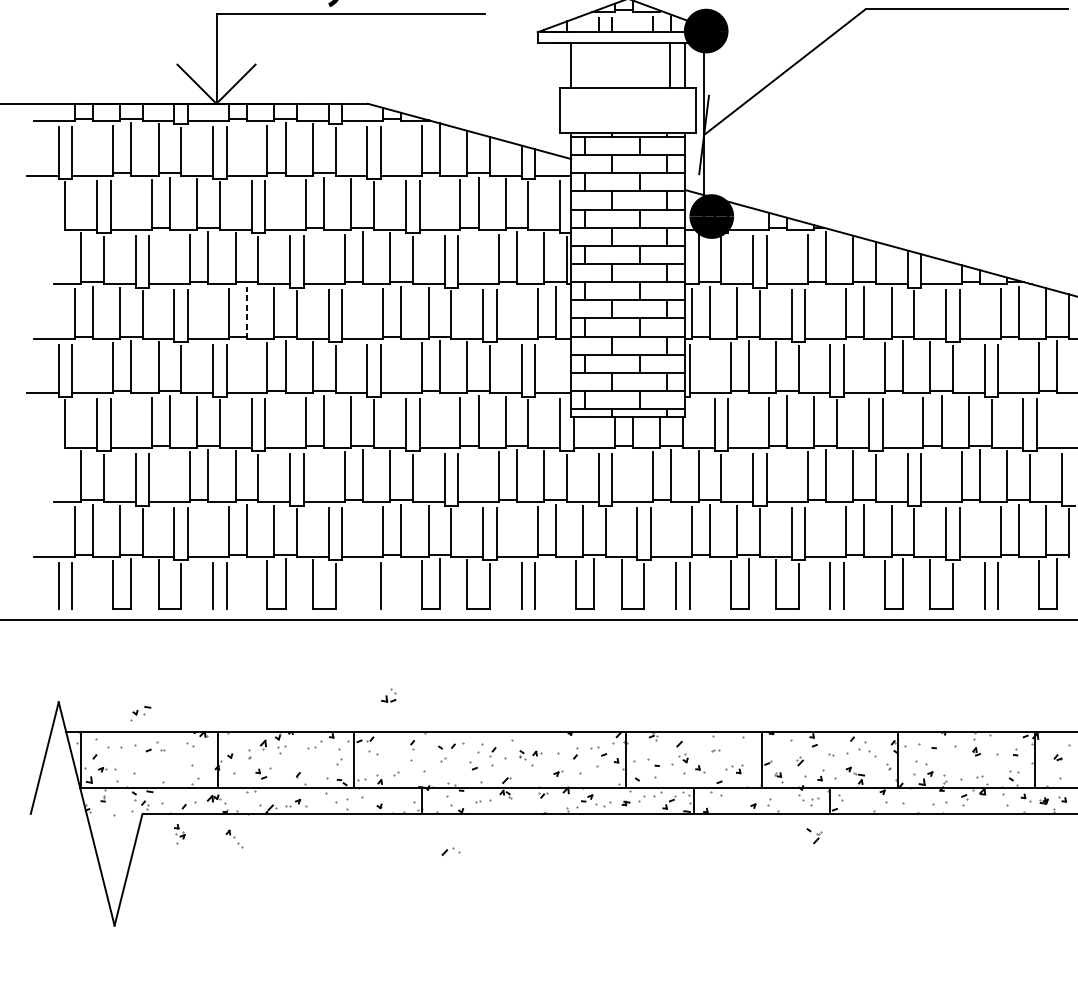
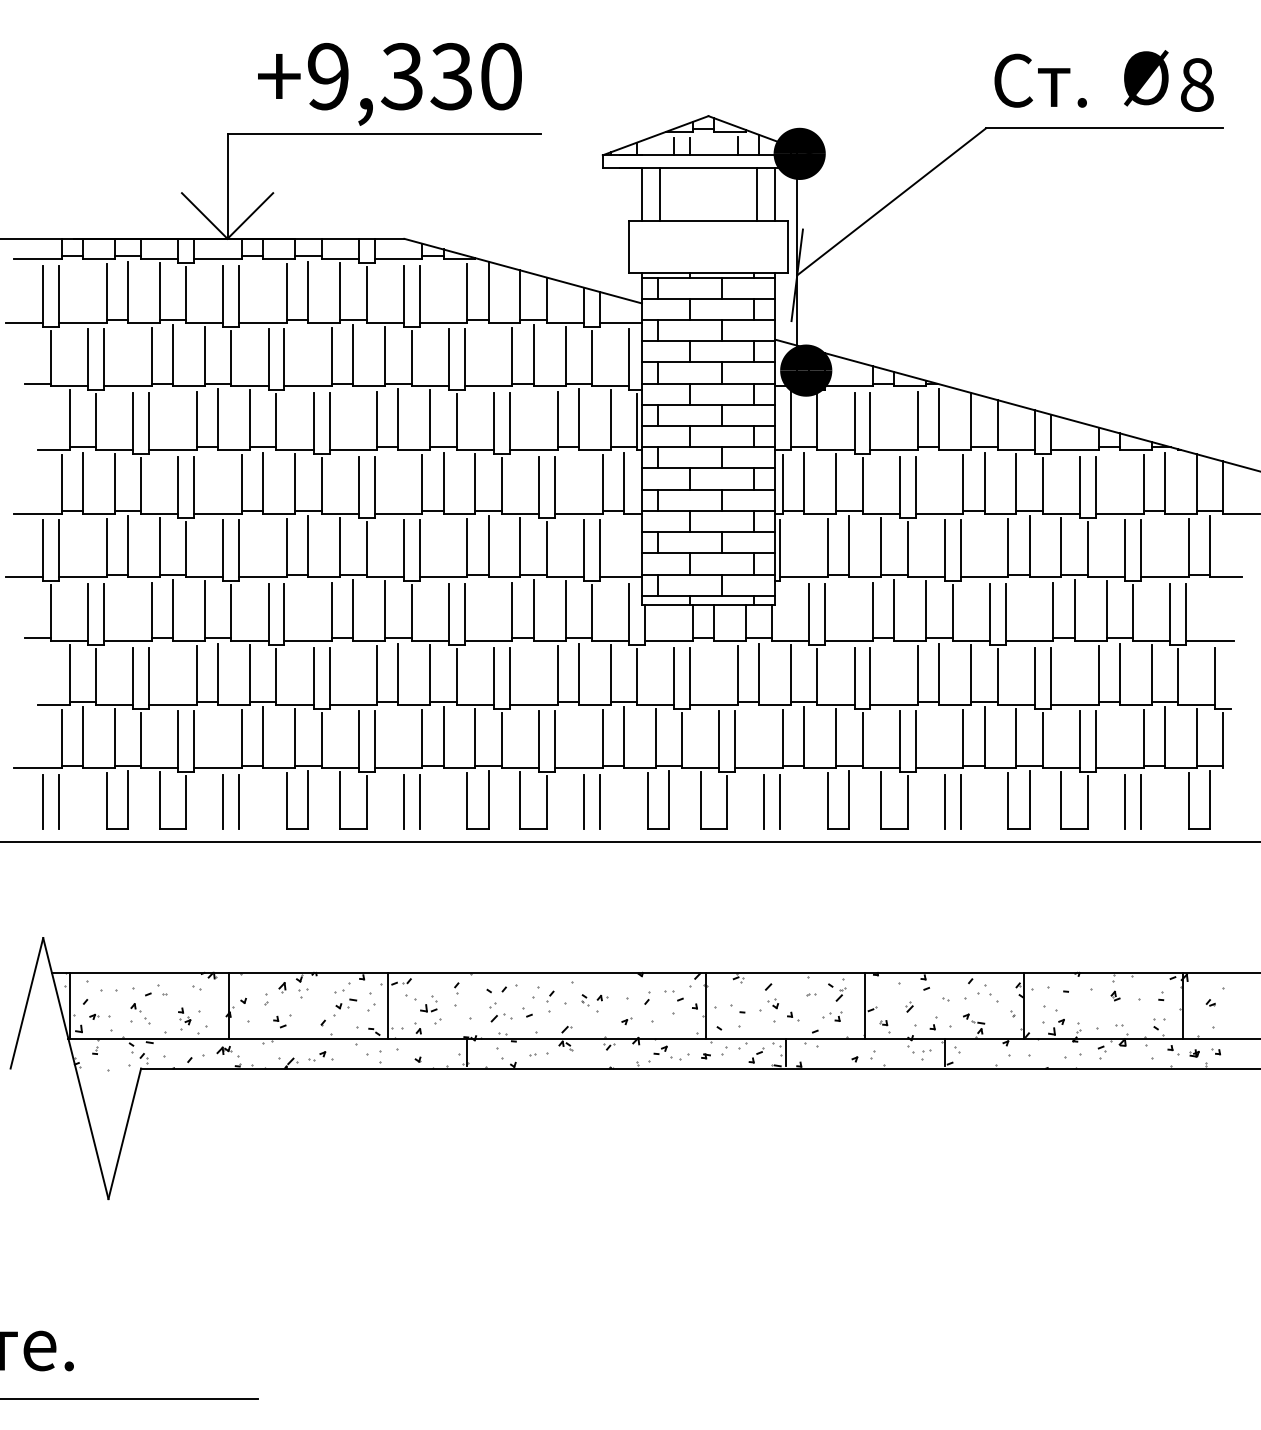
line: (587, 65) -> (660, 194), added
line: (53, 227) -> (37, 383), added
line: (247, 312) -> (263, 482), dashed -> solid
line: (53, 445) -> (37, 638), added
line: (367, 585) -> (403, 801), added
part: (388, 694) -> (428, 1003), moved
part: (141, 713) -> (345, 1007), moved
part: (179, 833) -> (184, 1018), moved
part: (814, 836) -> (837, 992), moved
part: (234, 838) -> (140, 1013), moved
part: (450, 851) -> (501, 1017), moved

